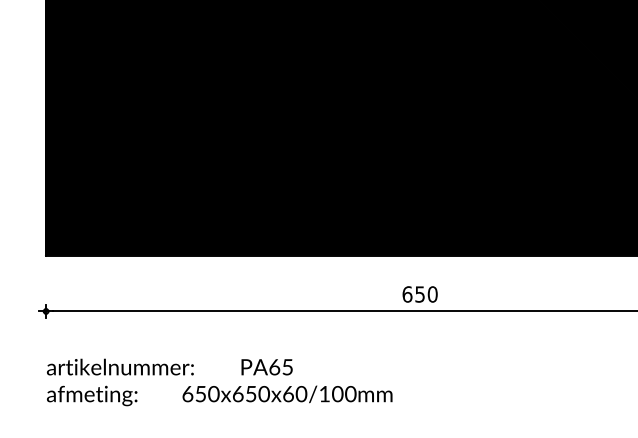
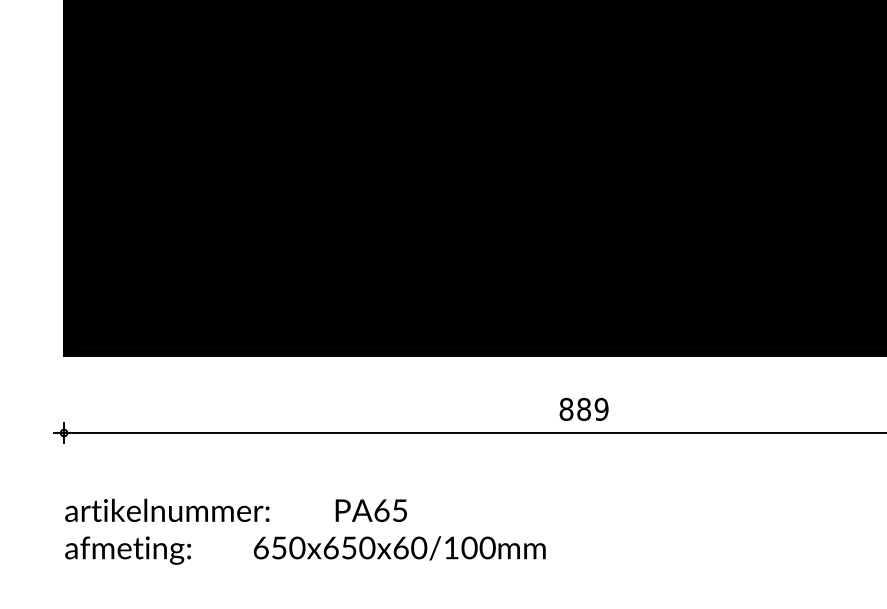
text: (419, 293) -> (583, 408), 650 -> 889

